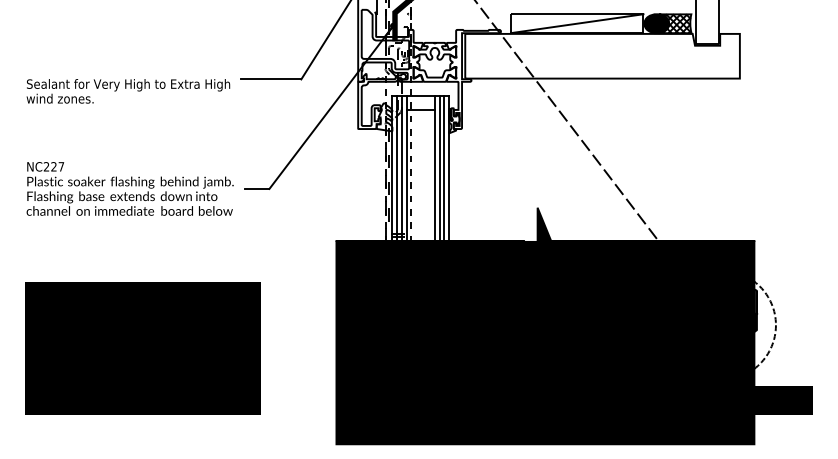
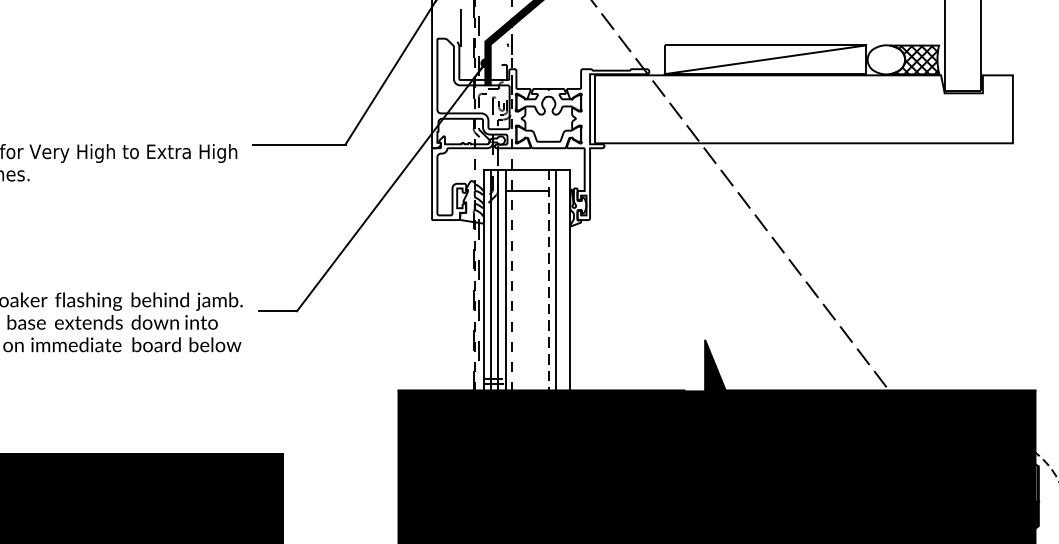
fill: (656, 23) -> (886, 59), removed
line: (444, 170) -> (563, 283), removed
line: (434, 171) -> (548, 284), solid -> dashed

